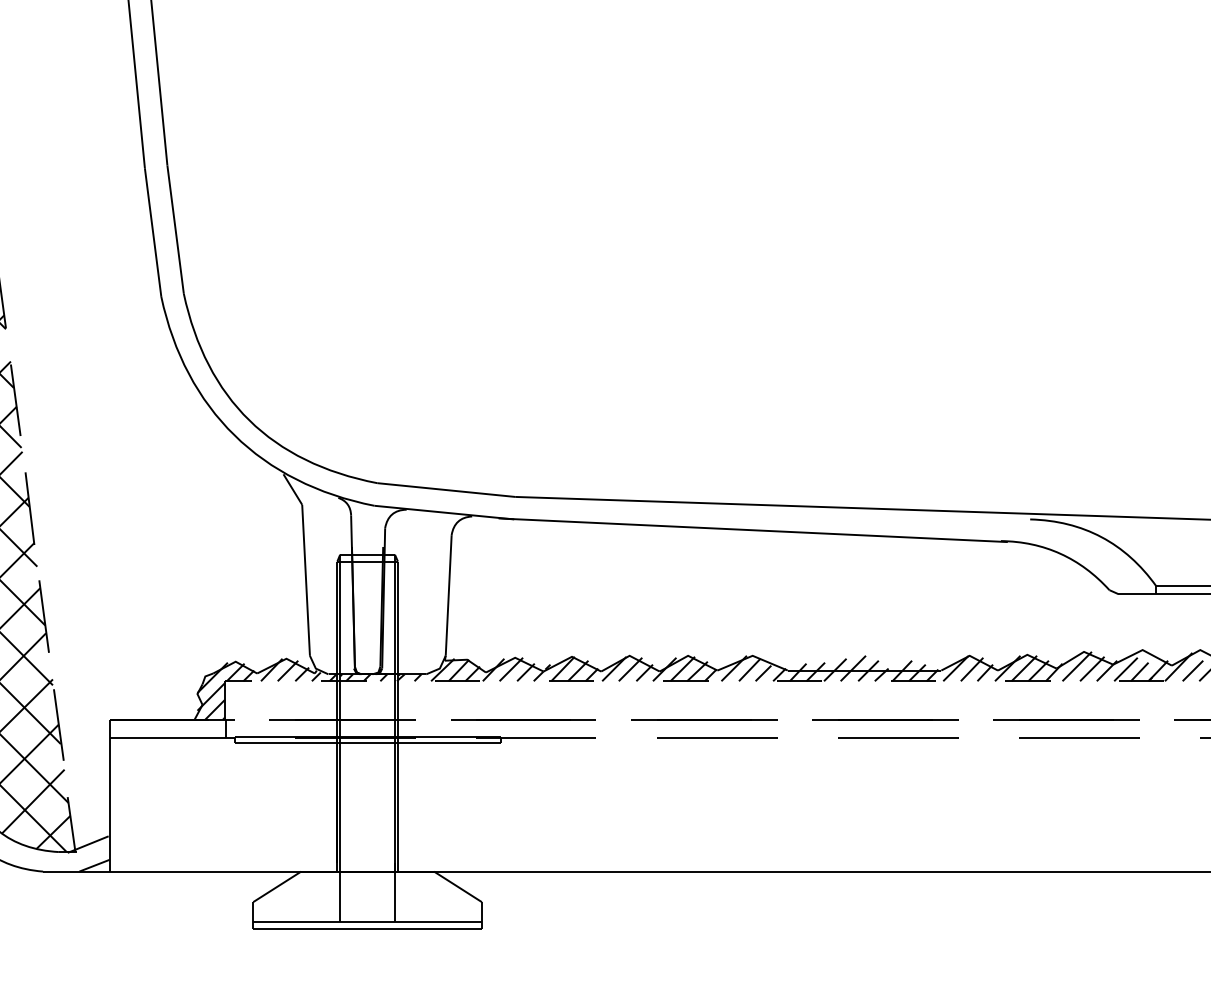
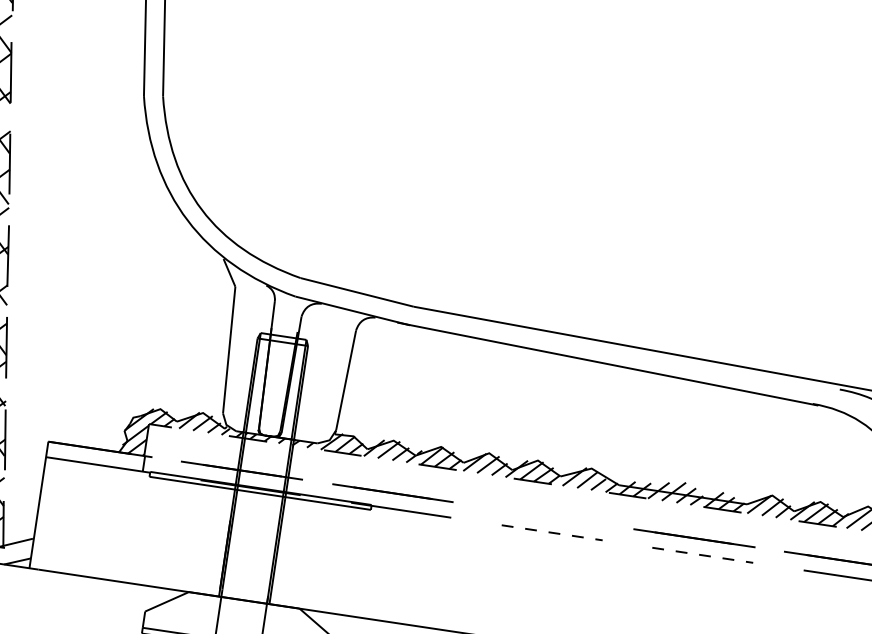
line: (704, 719) -> (543, 515), removed
line: (717, 738) -> (552, 533), solid -> dashed
line: (898, 738) -> (702, 555), solid -> dashed

